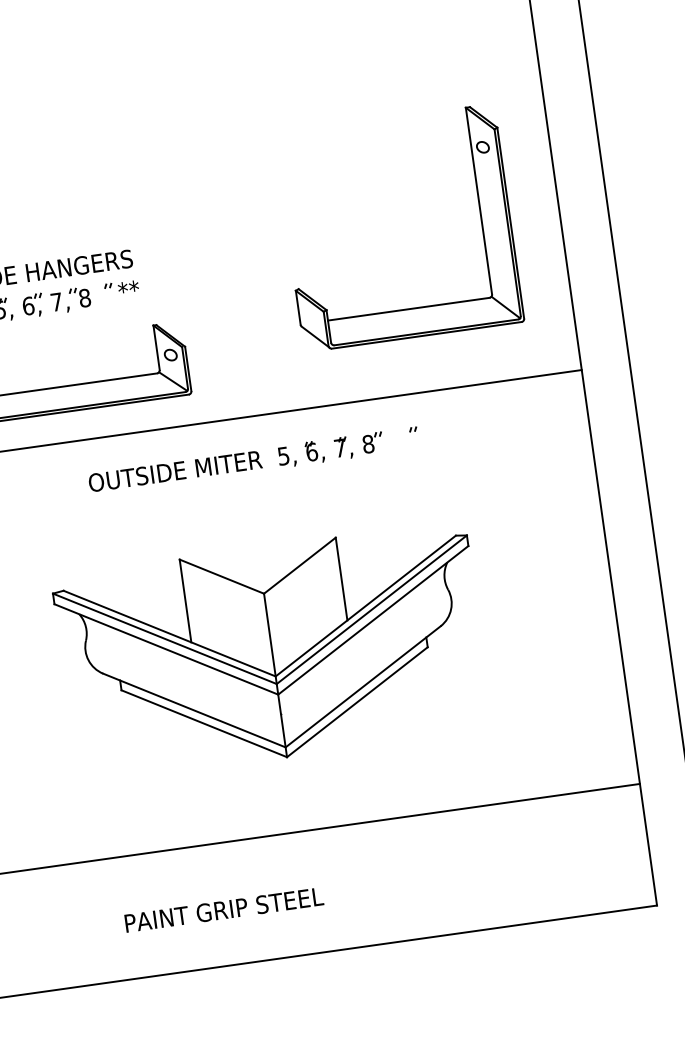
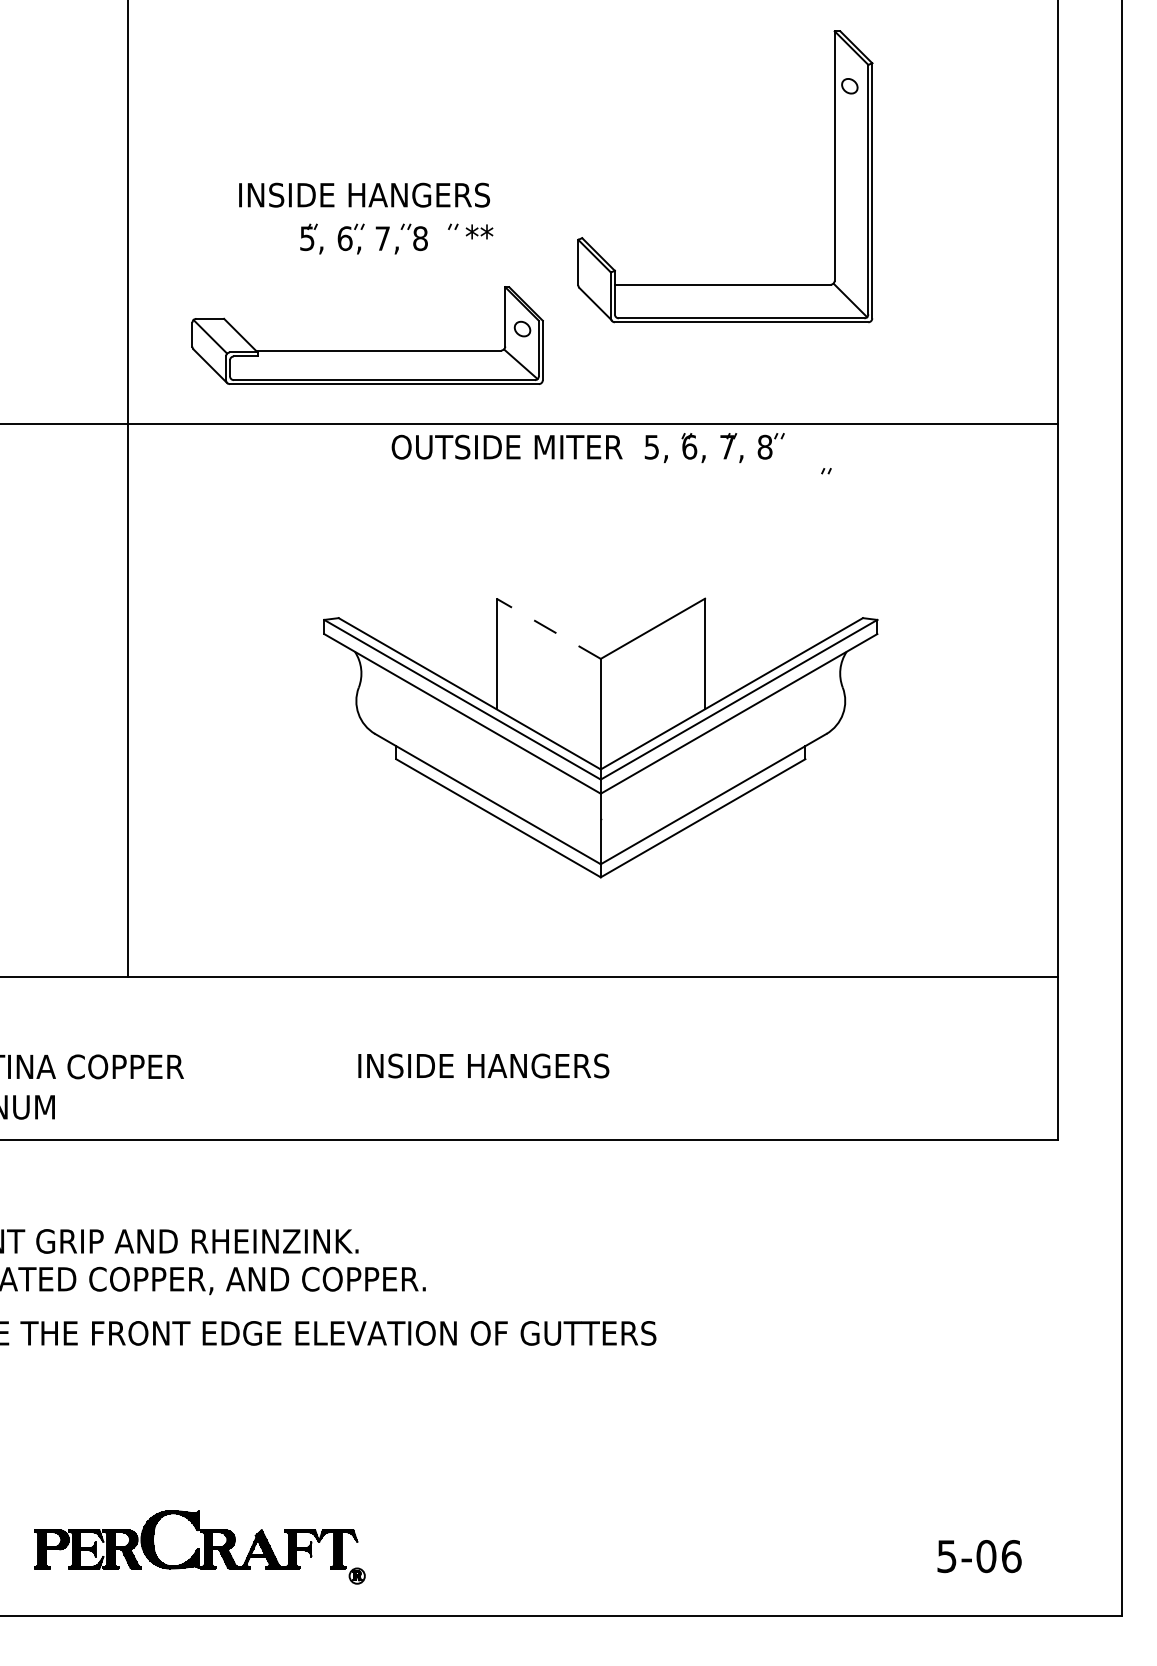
part: (410, 308) -> (725, 284), moved
part: (235, 463) -> (587, 448), moved
line: (221, 576) -> (548, 628), solid -> dashed
text: (225, 909) -> (491, 1065), PAINT GRIP STEEL -> INSIDE HANGERS

